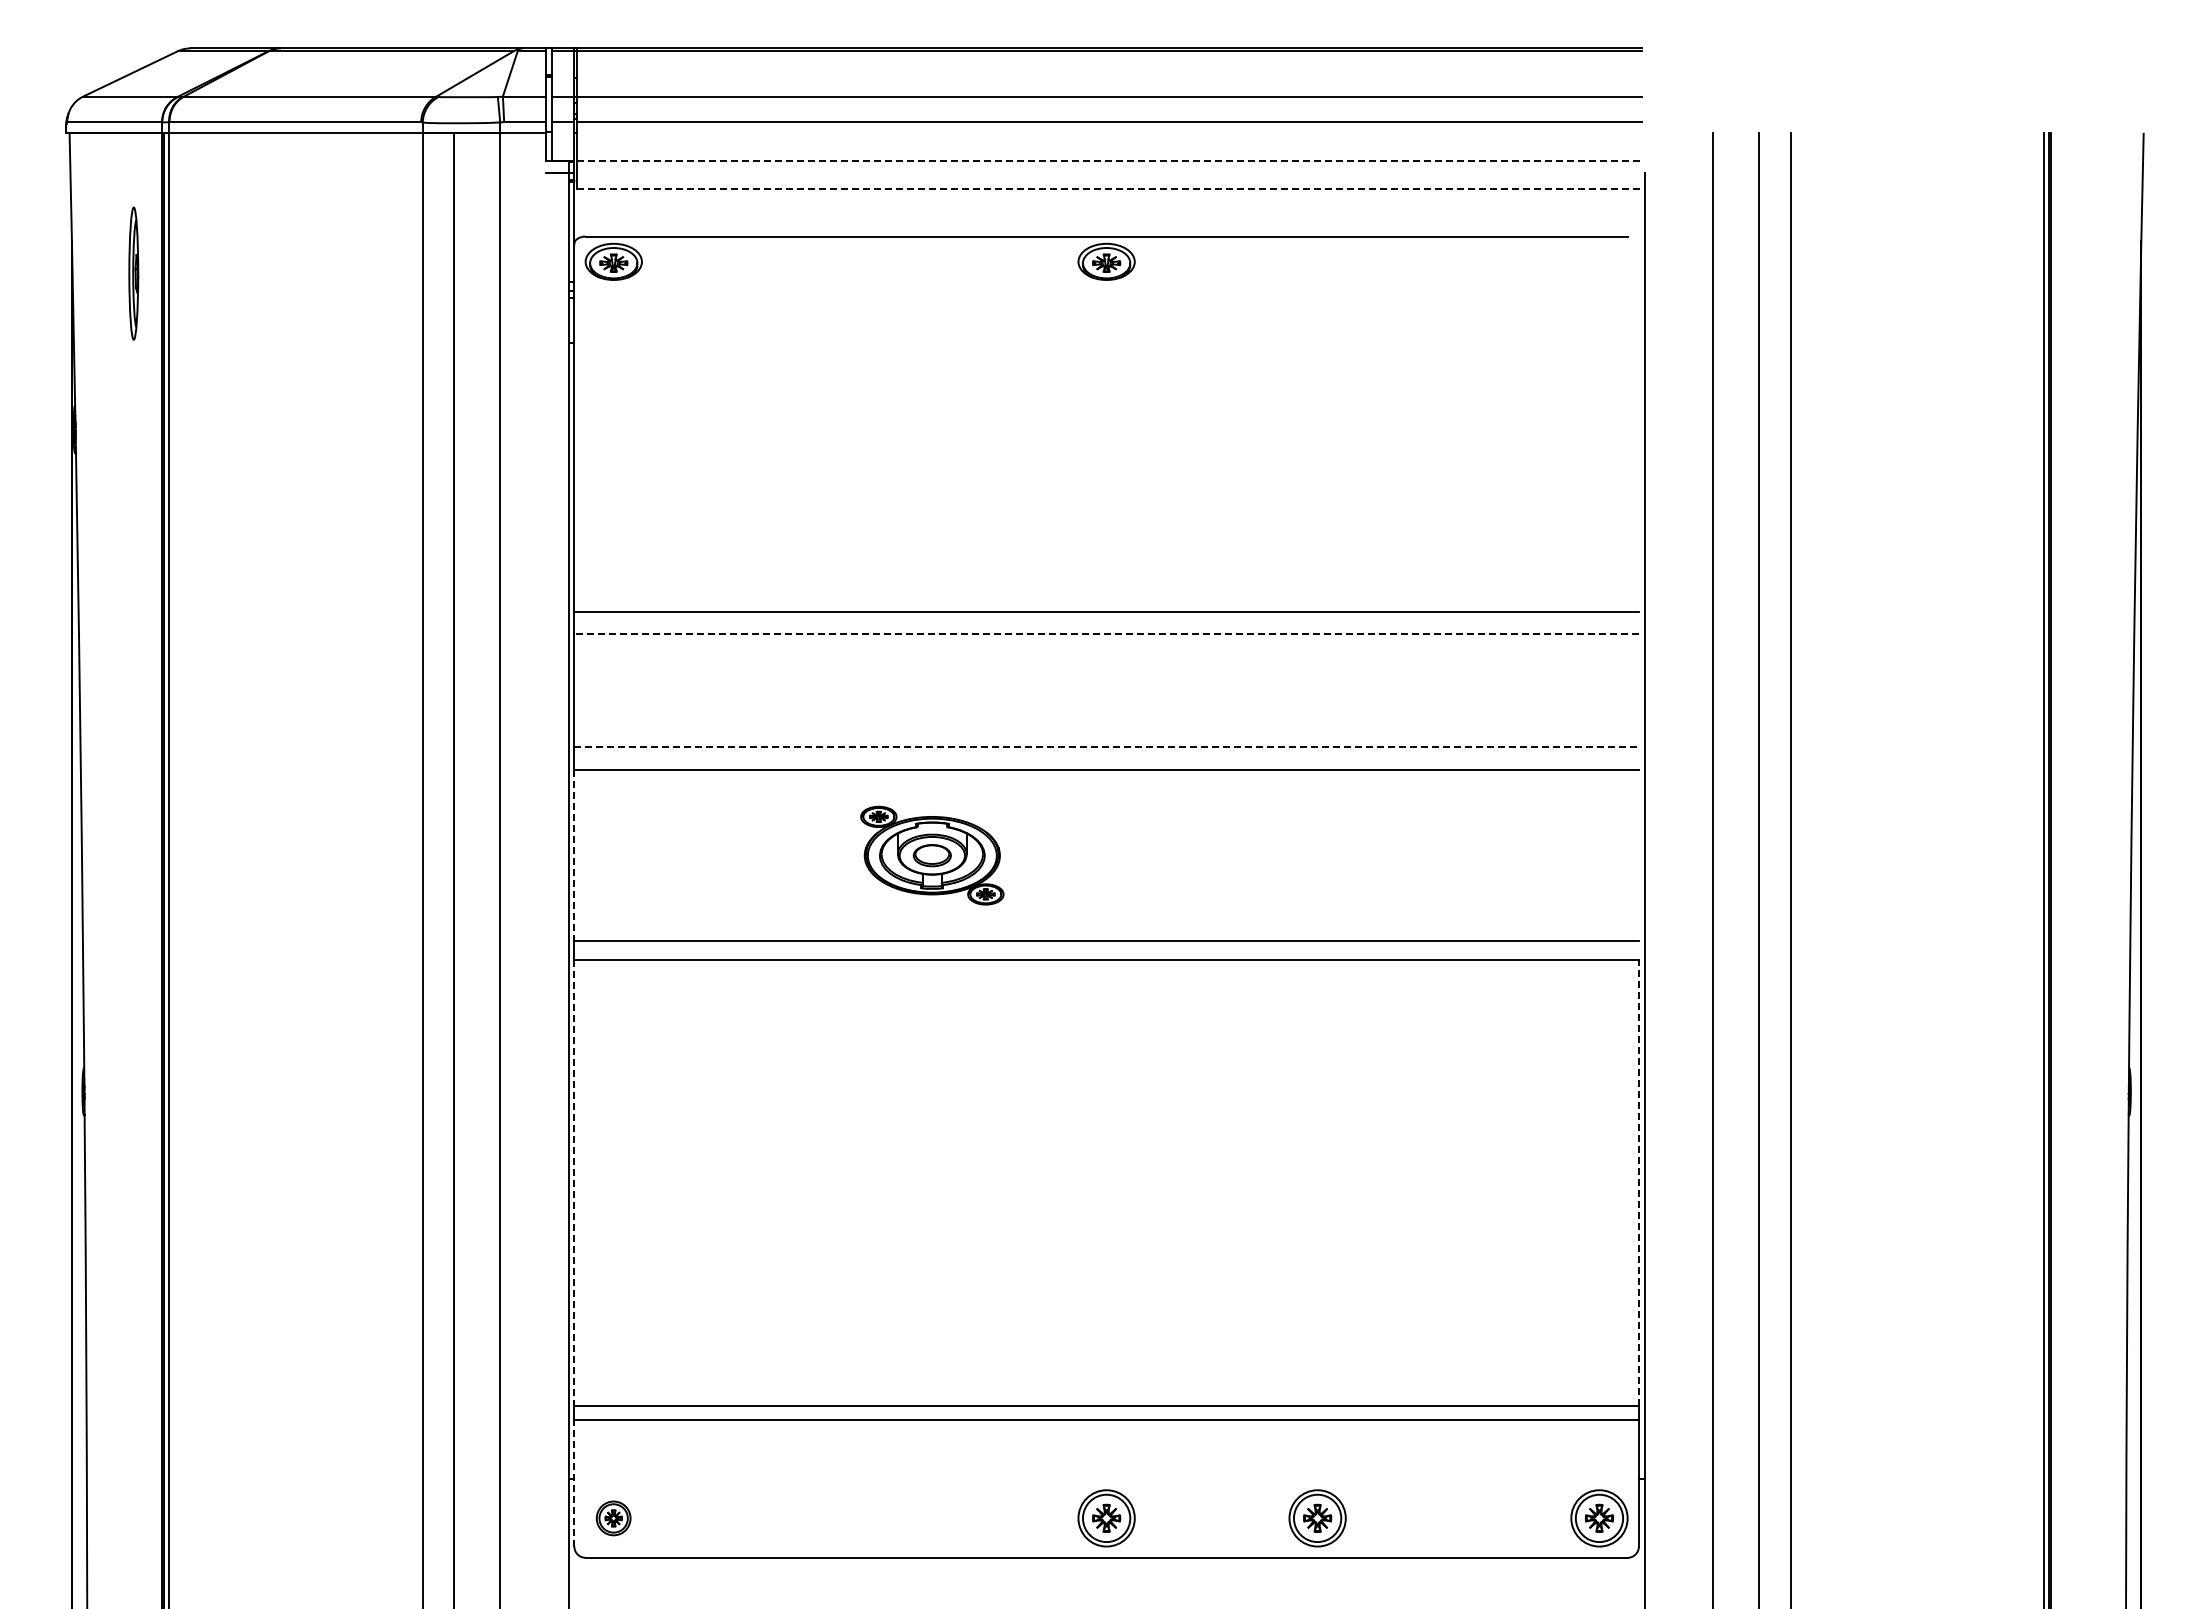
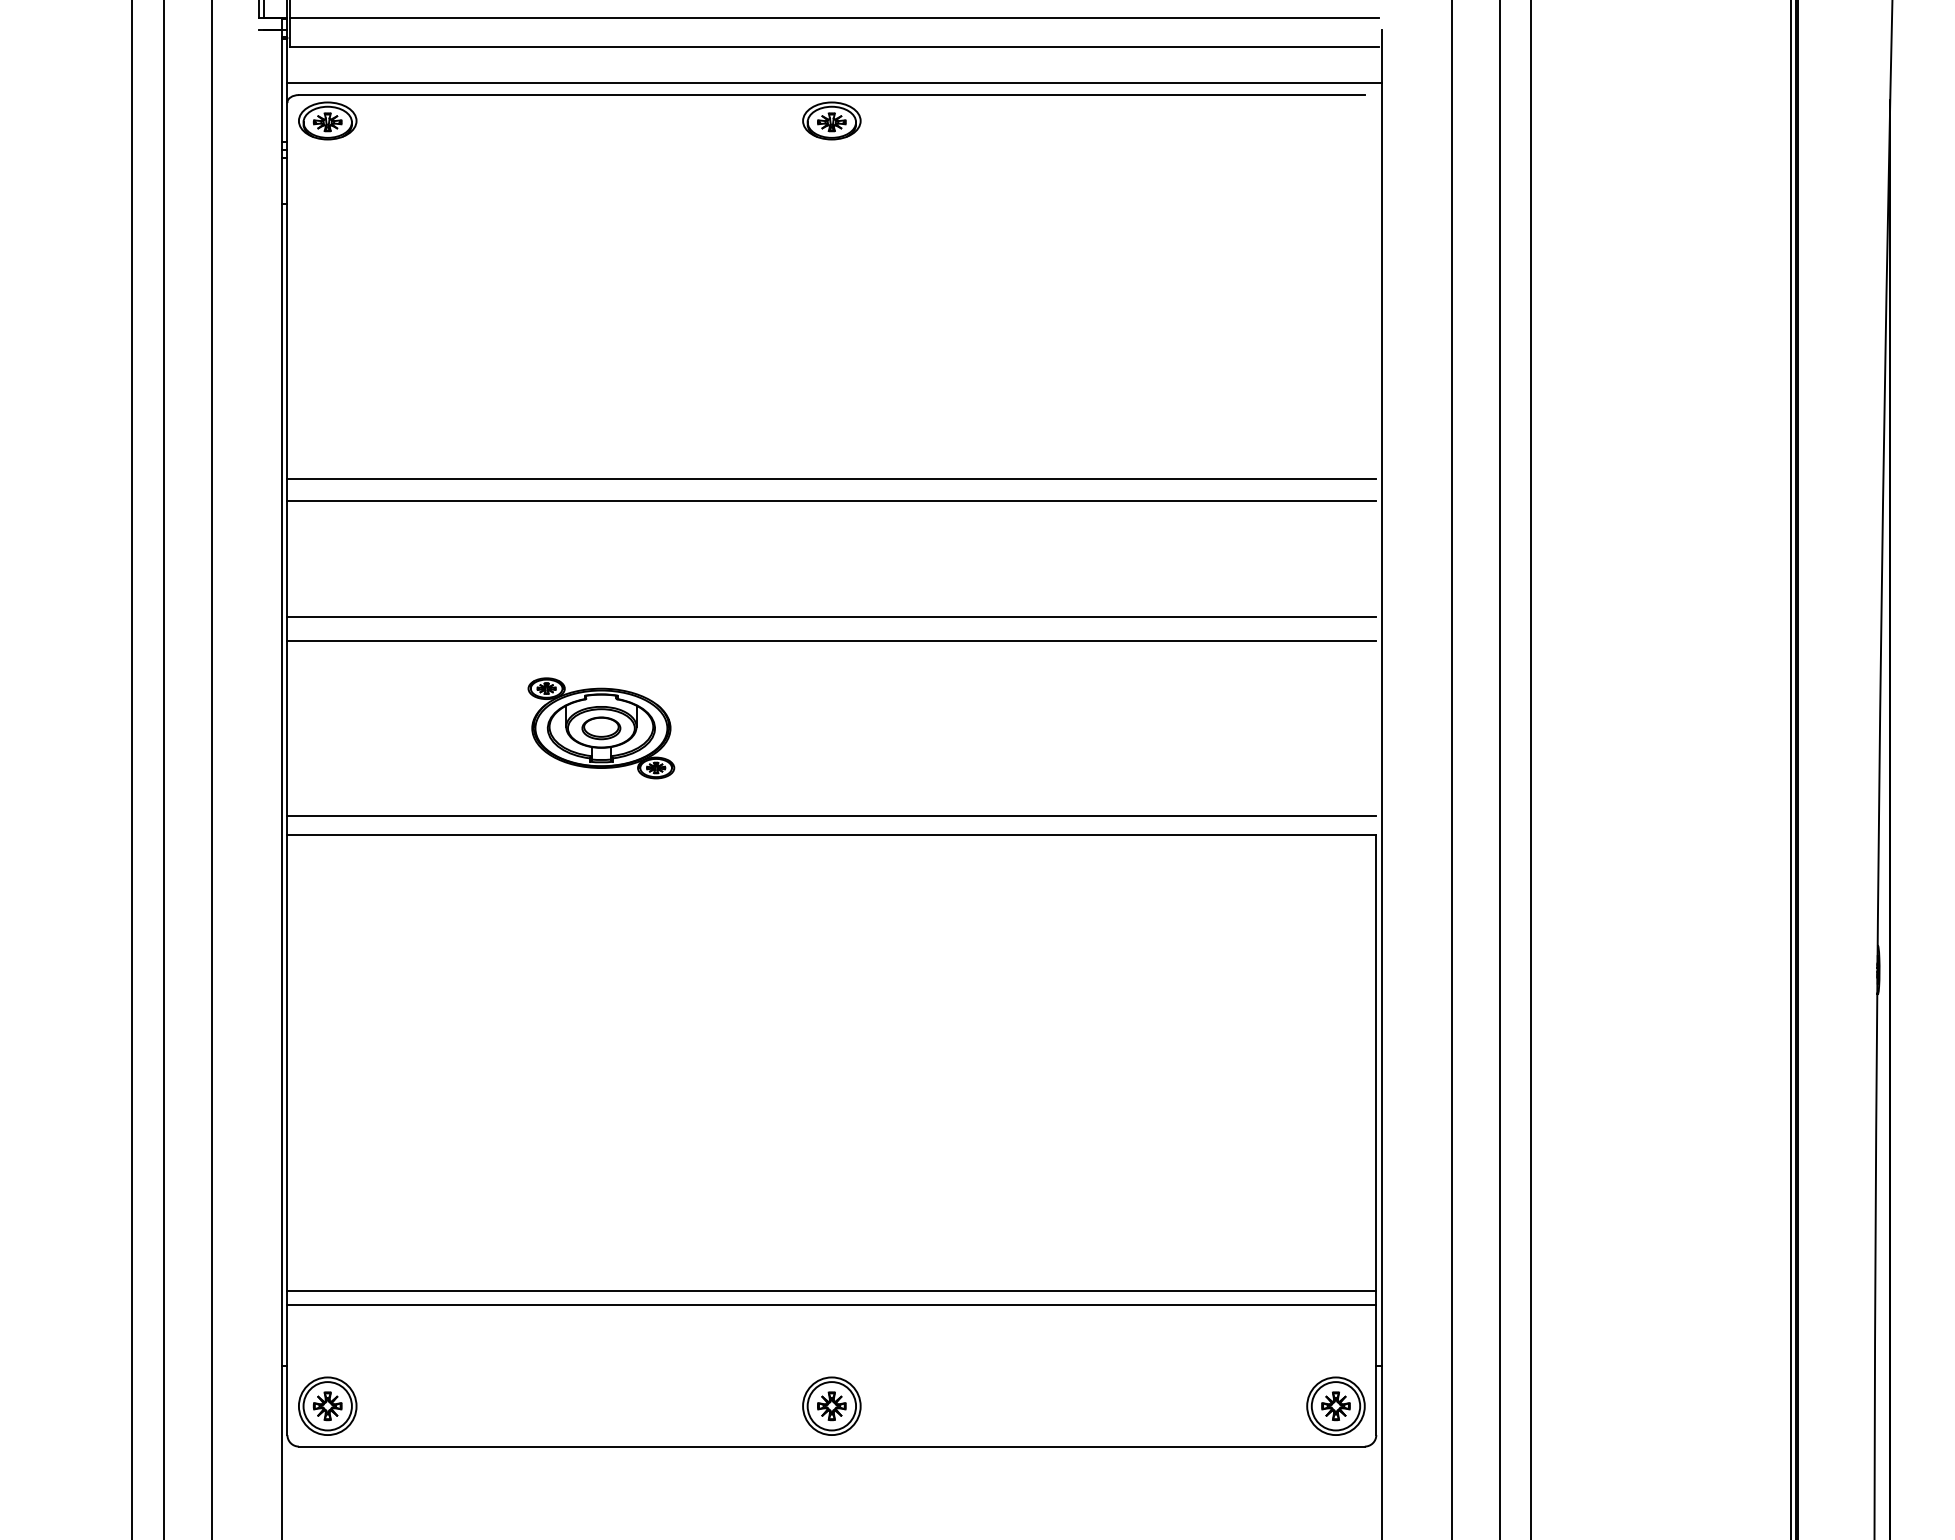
line: (1109, 160) -> (834, 17), dashed -> solid
line: (1109, 189) -> (834, 46), dashed -> solid
line: (1109, 224) -> (834, 82), added
line: (1106, 633) -> (831, 501), dashed -> solid
line: (1107, 746) -> (832, 616), dashed -> solid
line: (574, 855) -> (287, 728), dashed -> solid
part: (932, 855) -> (601, 728), moved
line: (574, 1182) -> (287, 1062), dashed -> solid
line: (1638, 1182) -> (1375, 1062), dashed -> solid
line: (574, 1482) -> (287, 1369), dashed -> solid
part: (613, 1518) -> (327, 1406), size x1.67
part: (1317, 1518) -> (1047, 1406), removed

